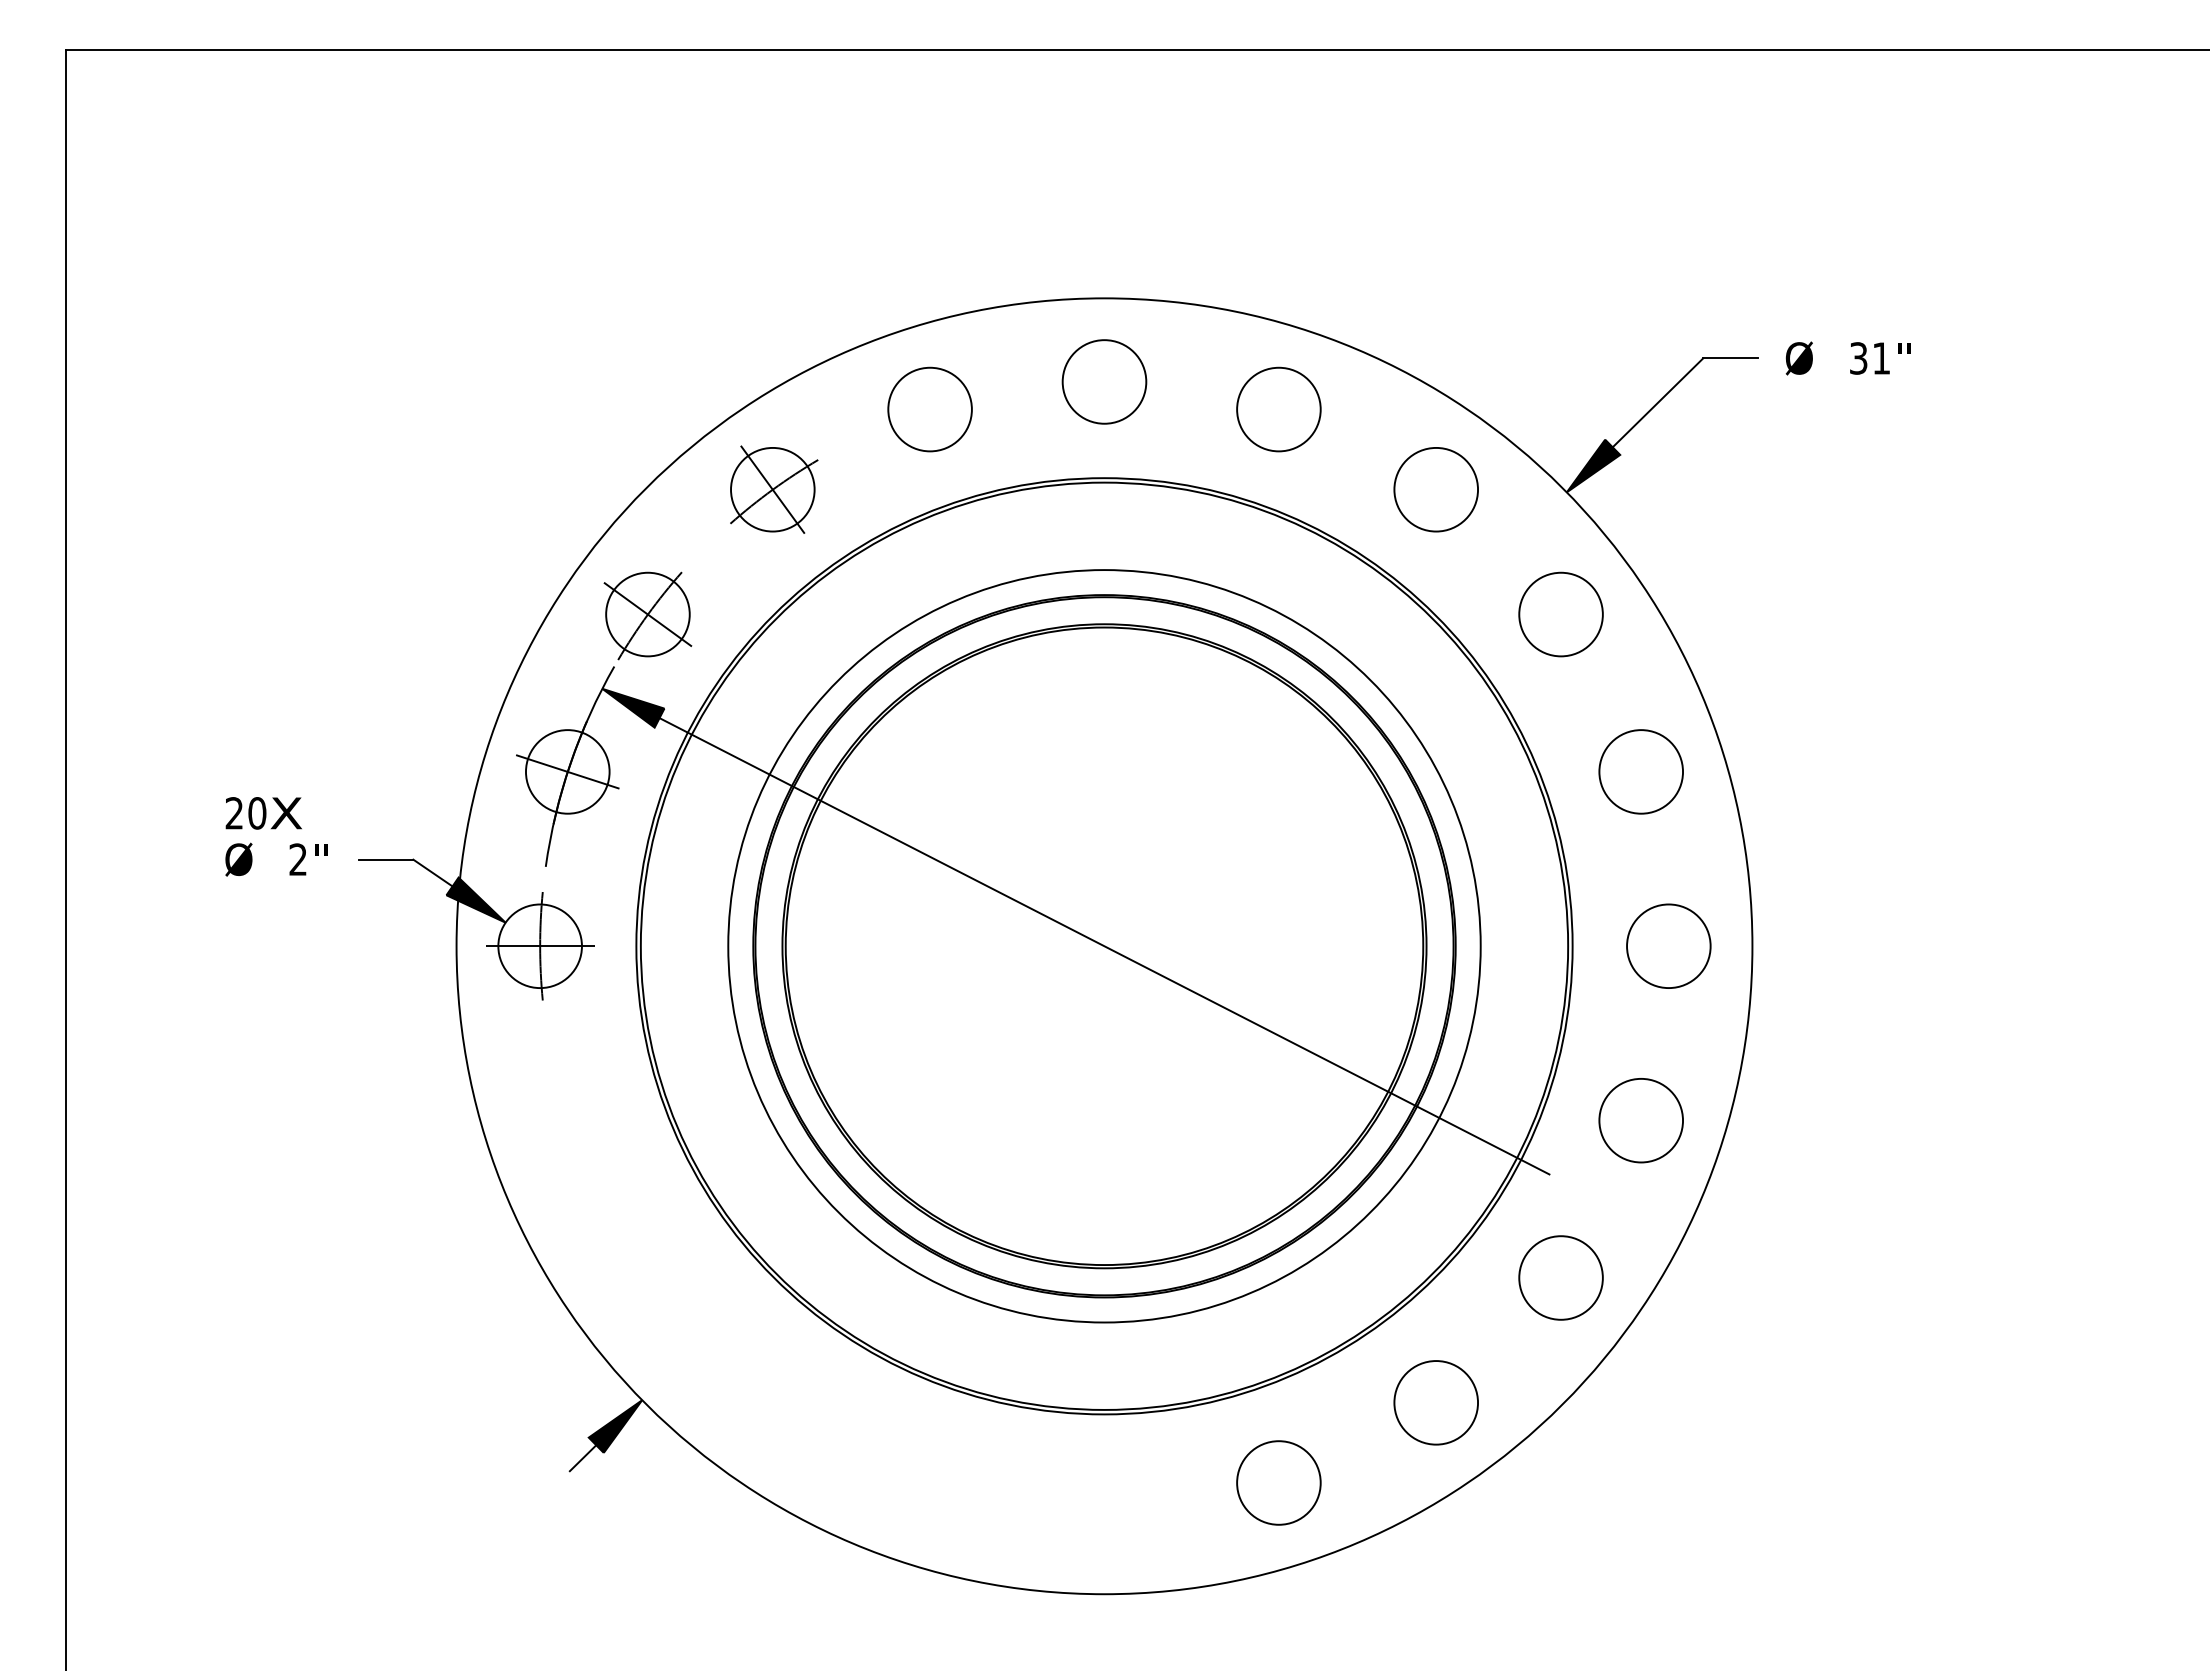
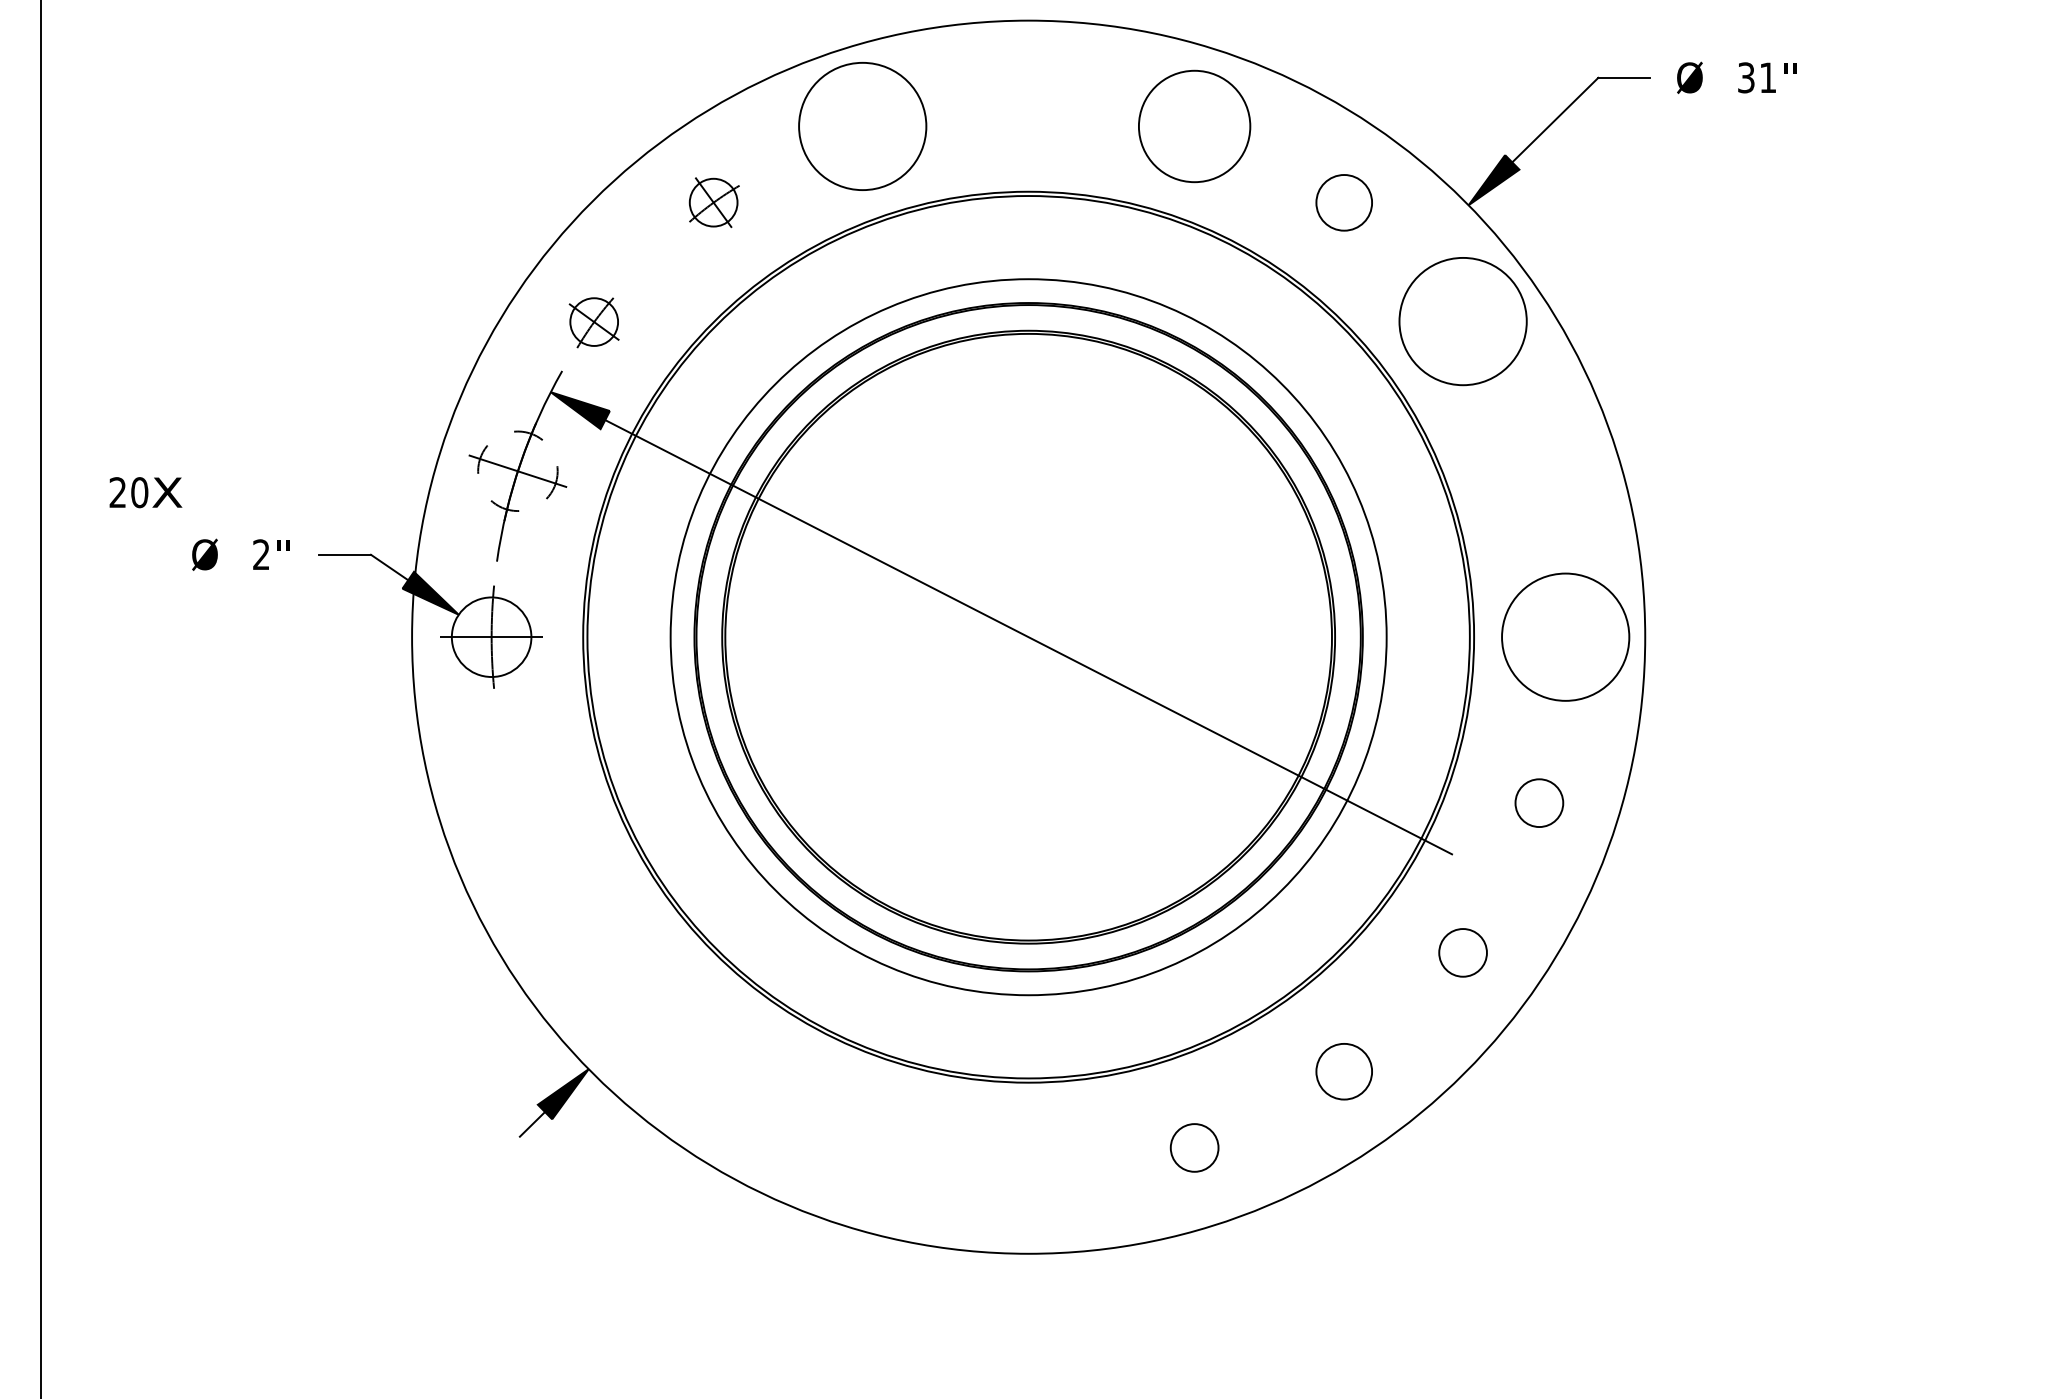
circle: (1104, 381) -> (1028, 99), removed
circle: (929, 409) -> (862, 126), size x1.6
circle: (1278, 409) -> (1194, 126), size x1.4
part: (774, 489) -> (714, 202), size x0.6
circle: (1435, 489) -> (1343, 202), size x0.7
circle: (1560, 614) -> (1462, 321), size x1.6
part: (647, 615) -> (593, 322), size x0.6
circle: (567, 771) -> (517, 470), solid -> dashed
circle: (1640, 771) -> (1538, 470), removed
text: (263, 813) -> (145, 492), moved
circle: (1668, 946) -> (1565, 637), size x1.6
circle: (1641, 1120) -> (1539, 803), size x0.6
circle: (1560, 1277) -> (1462, 952), size x0.6
circle: (1435, 1402) -> (1343, 1071), size x0.7
circle: (1278, 1482) -> (1194, 1147), size x0.6

